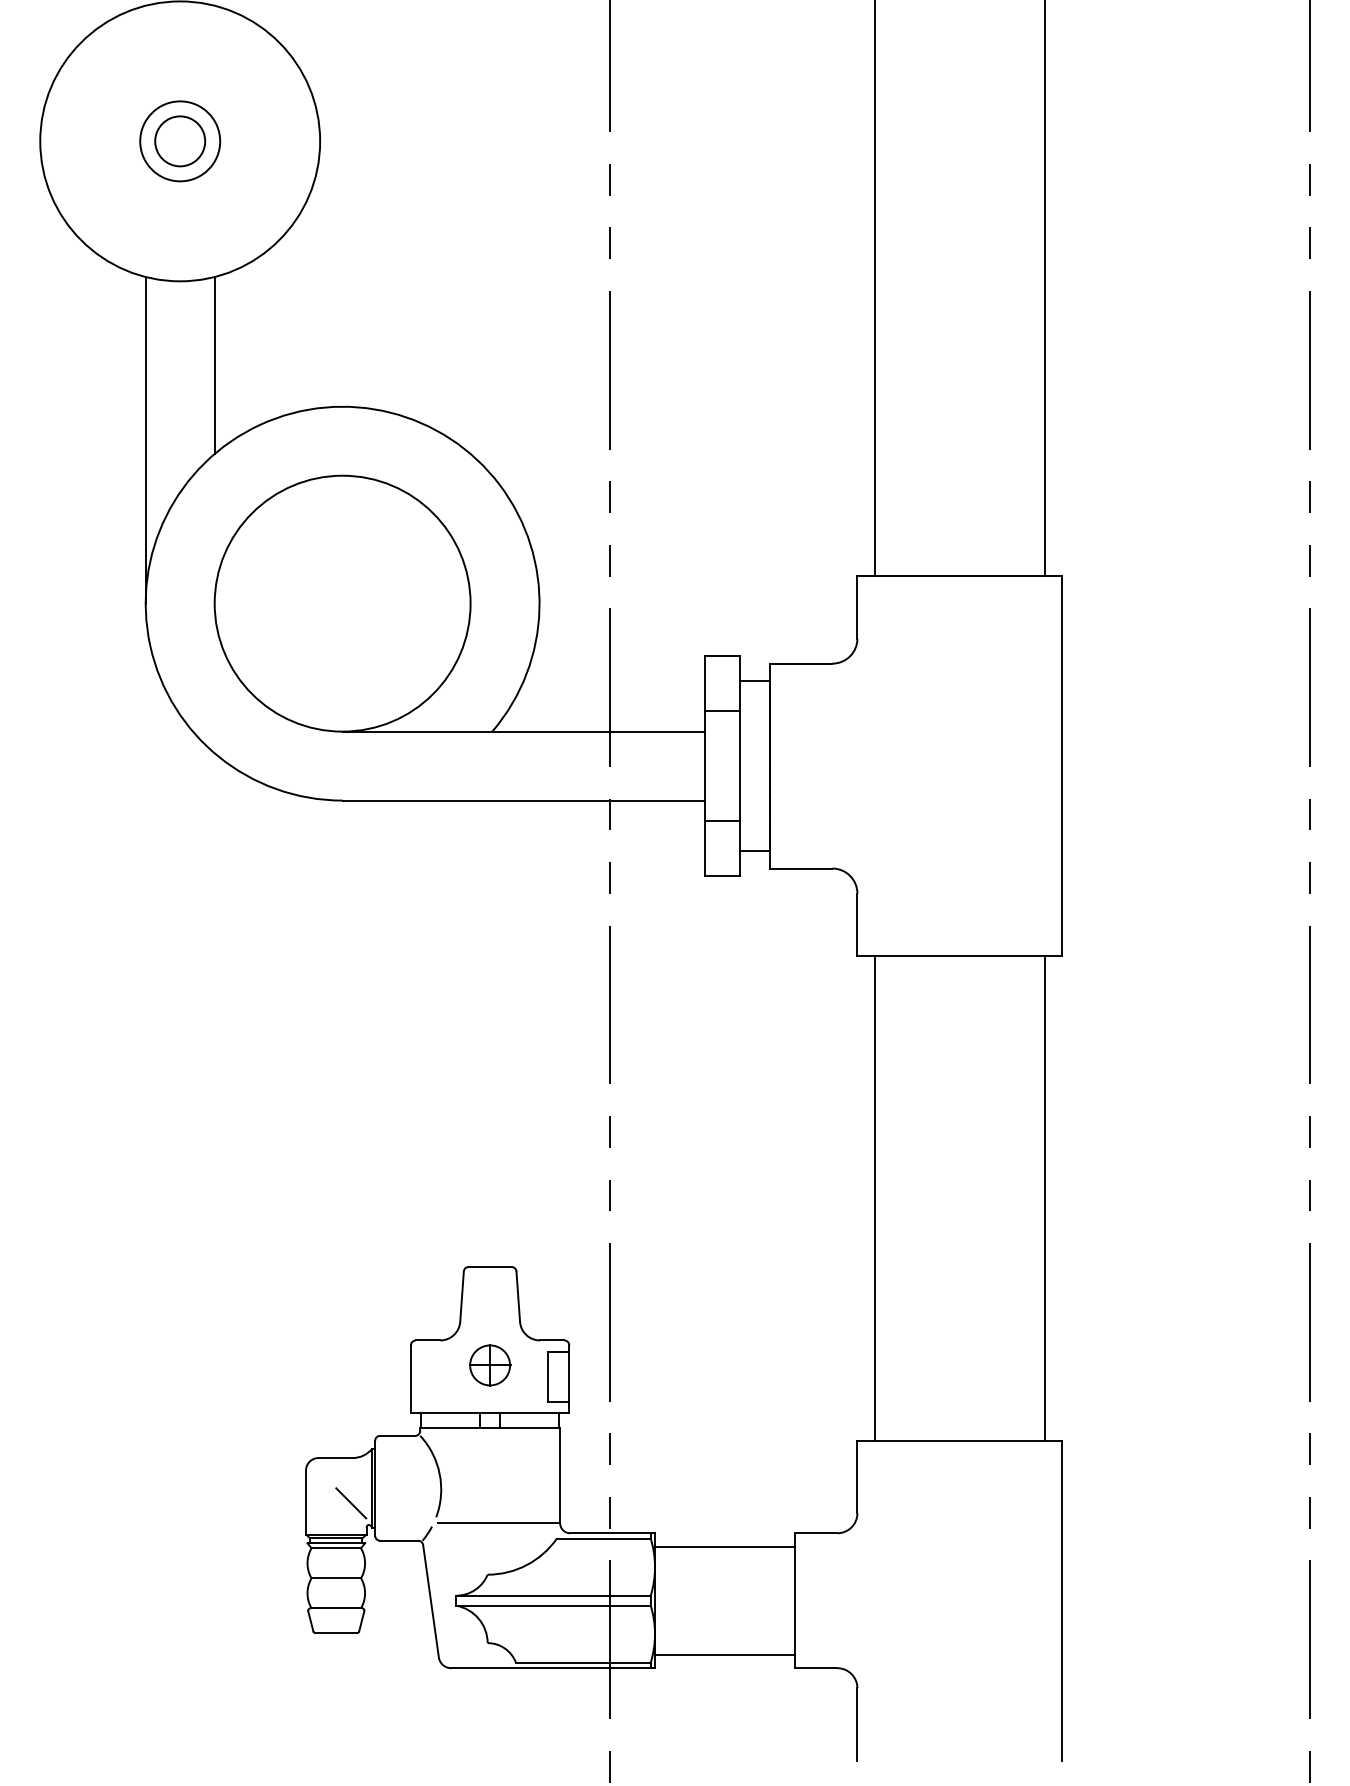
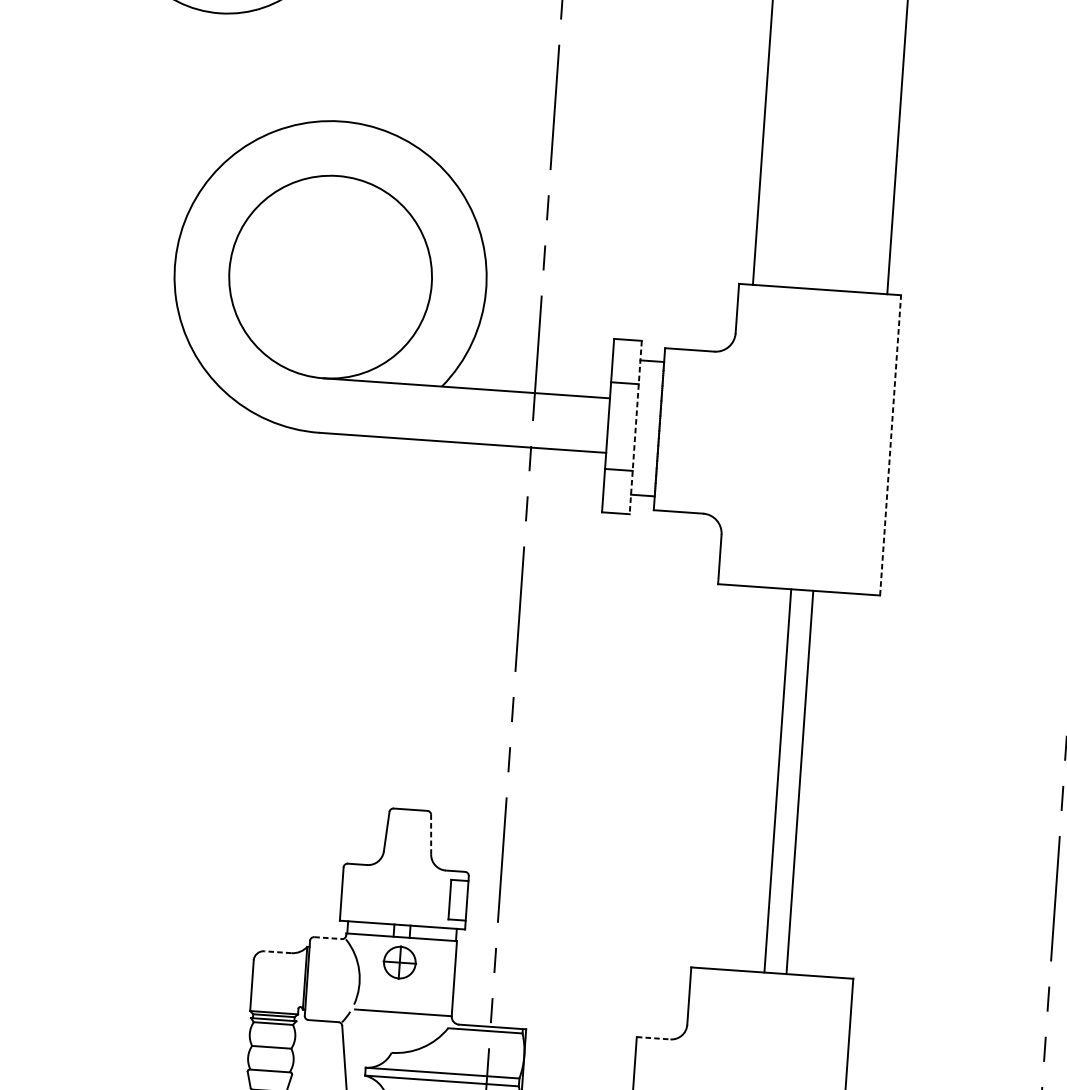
line: (214, 365) -> (242, 81), removed
line: (145, 440) -> (183, 137), removed
line: (739, 766) -> (635, 427), solid -> dashed
line: (1062, 766) -> (890, 445), solid -> dashed
line: (874, 1198) -> (777, 780), moved
line: (1044, 1198) -> (799, 782), moved
line: (518, 1296) -> (431, 834), solid -> dashed
part: (490, 1365) -> (400, 962), moved
line: (397, 1435) -> (328, 937), solid -> dashed
line: (335, 1458) -> (277, 952), solid -> dashed
line: (351, 1503) -> (287, 989), removed
line: (816, 1533) -> (653, 1038), solid -> dashed
line: (724, 1546) -> (580, 1043), removed

